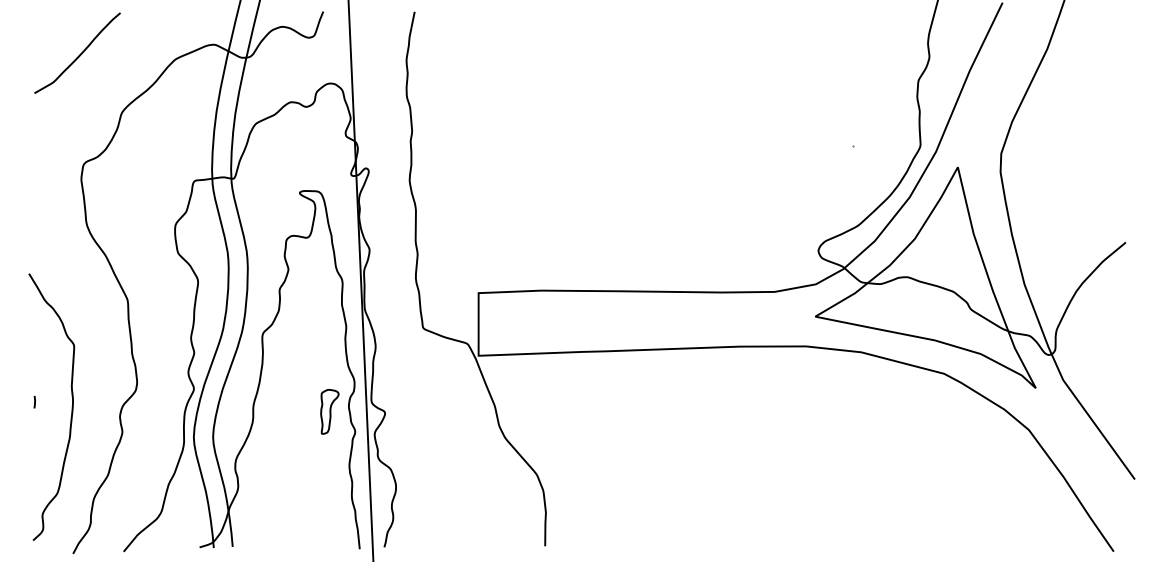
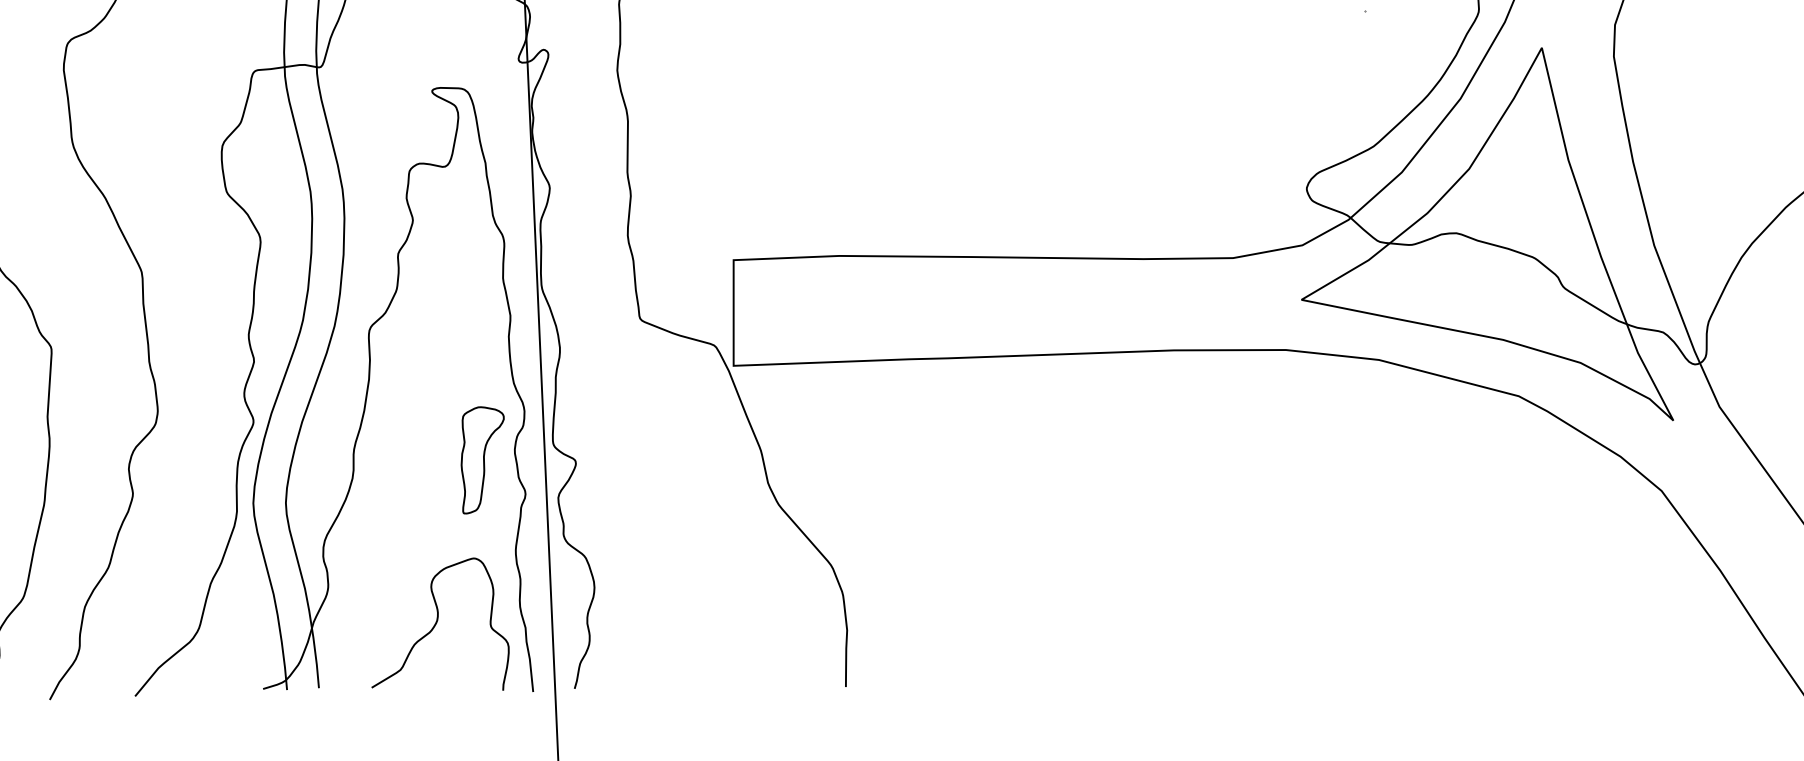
part: (329, 411) -> (482, 459), size x1.43
curve: (303, 508) -> (438, 623), added

